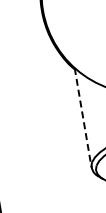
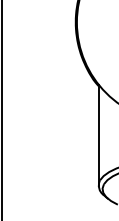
line: (83, 118) -> (98, 135), dashed -> solid

